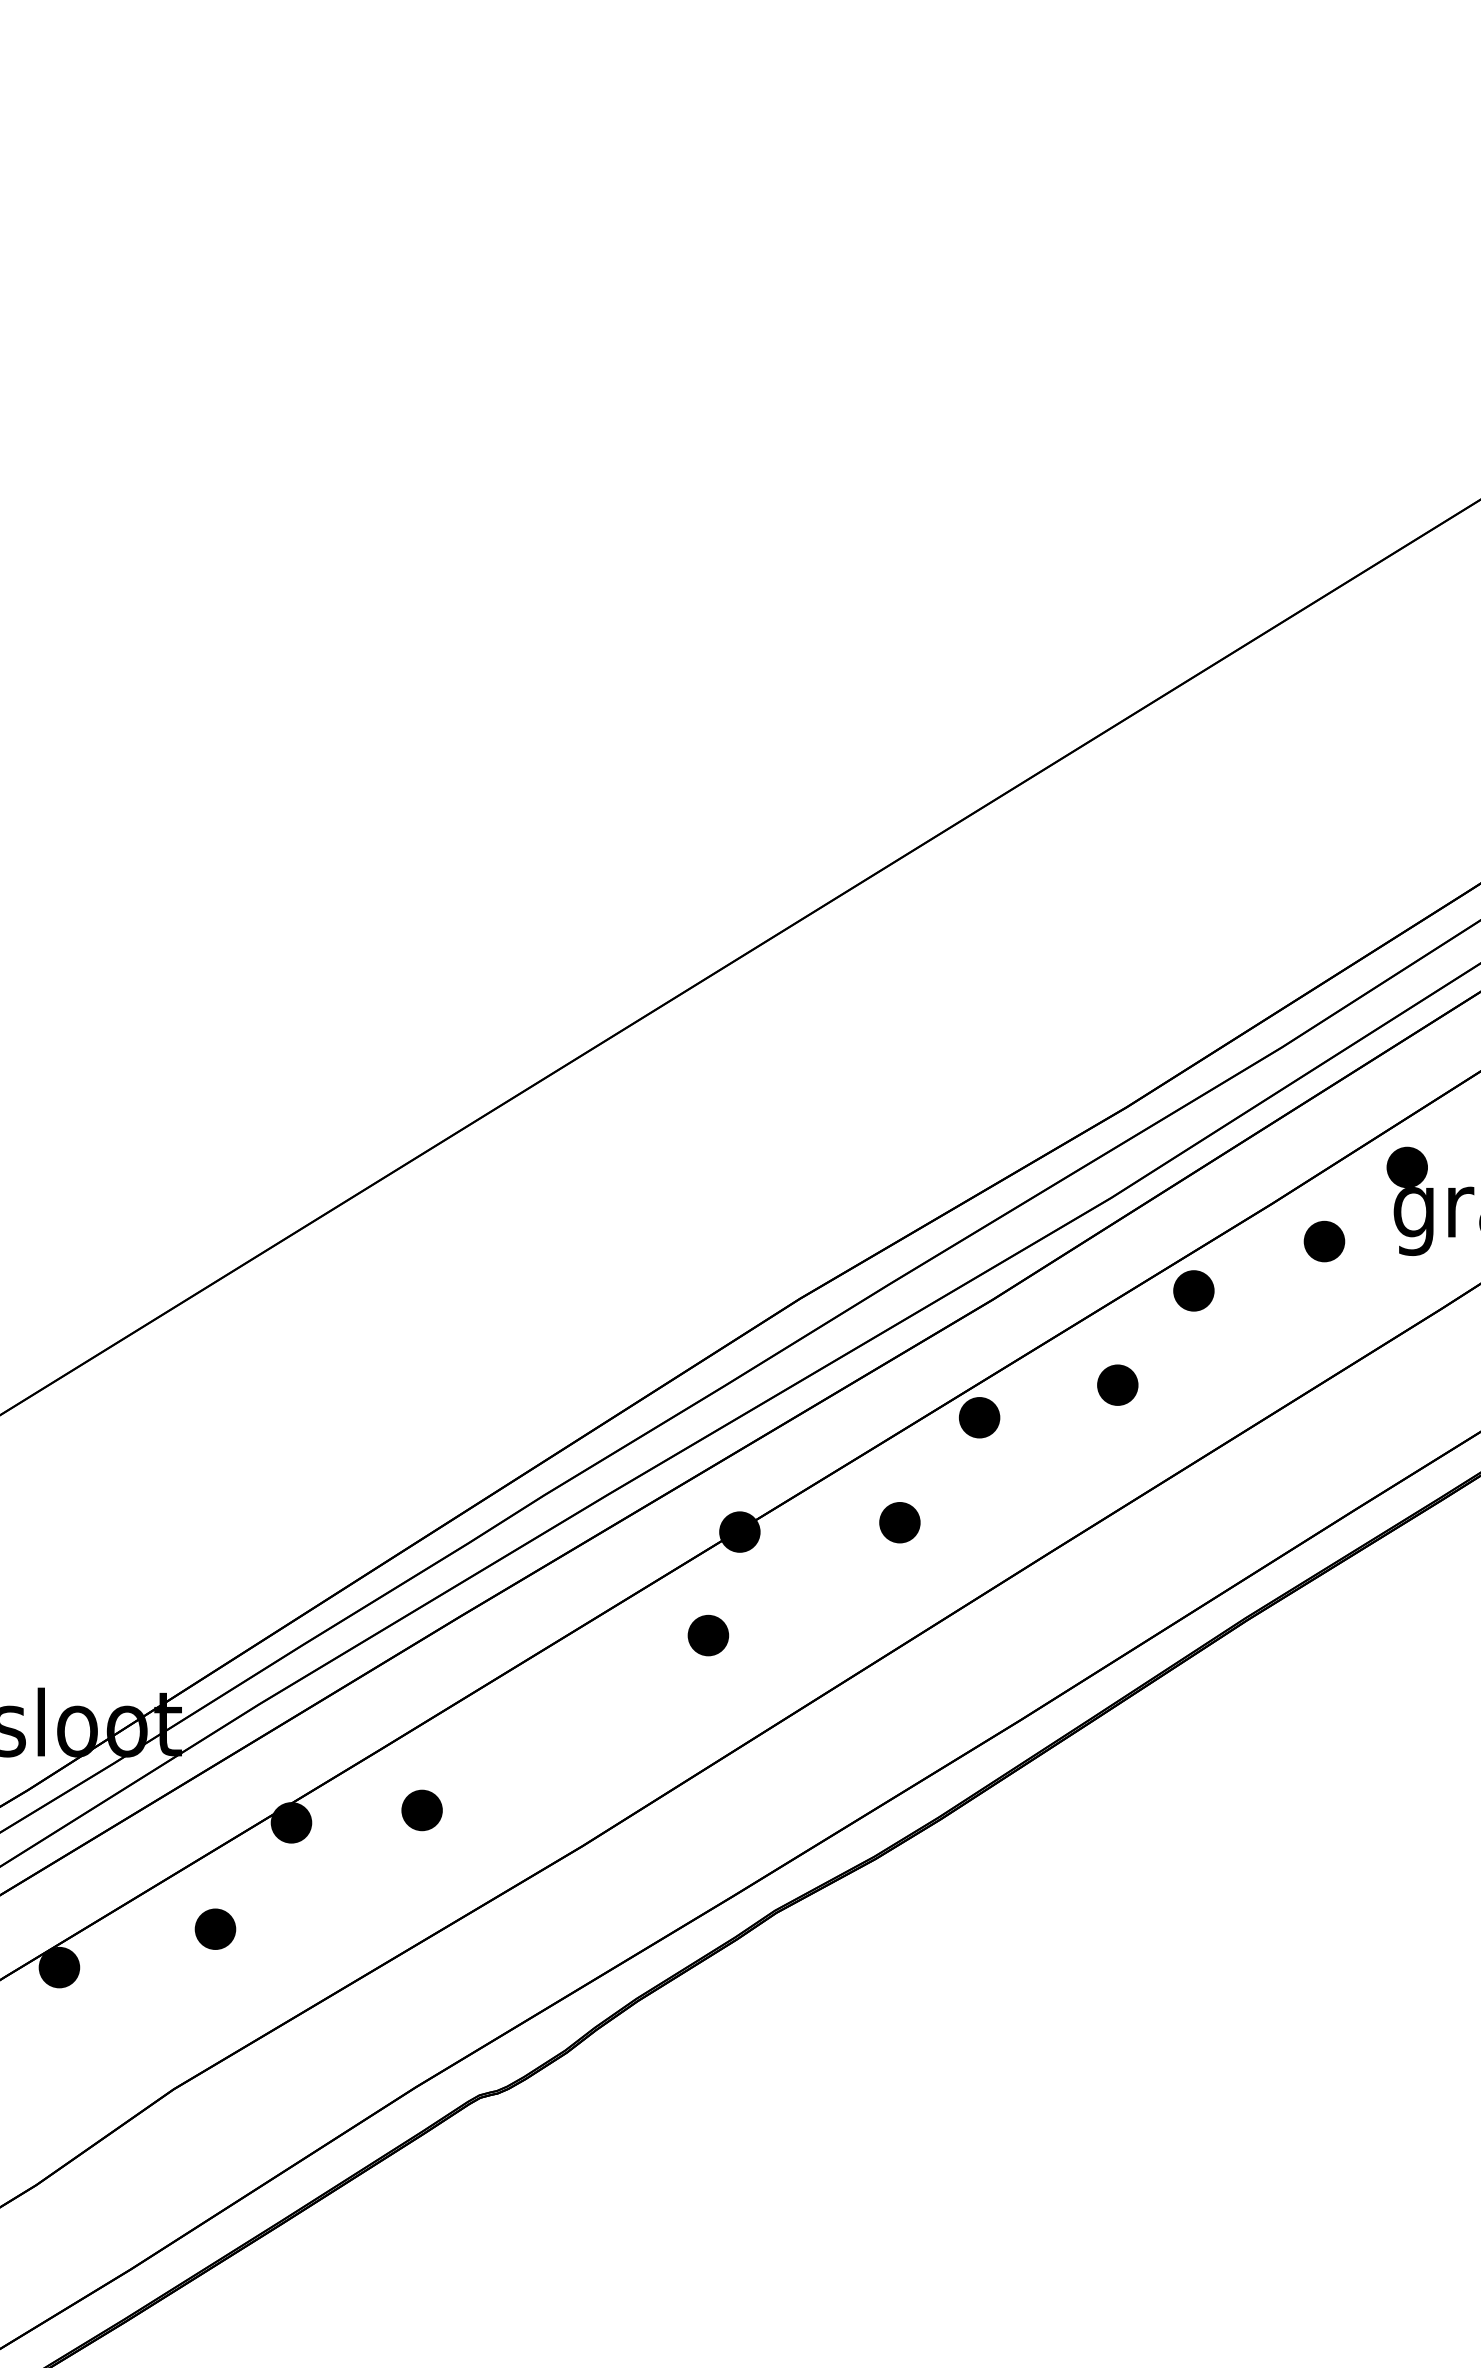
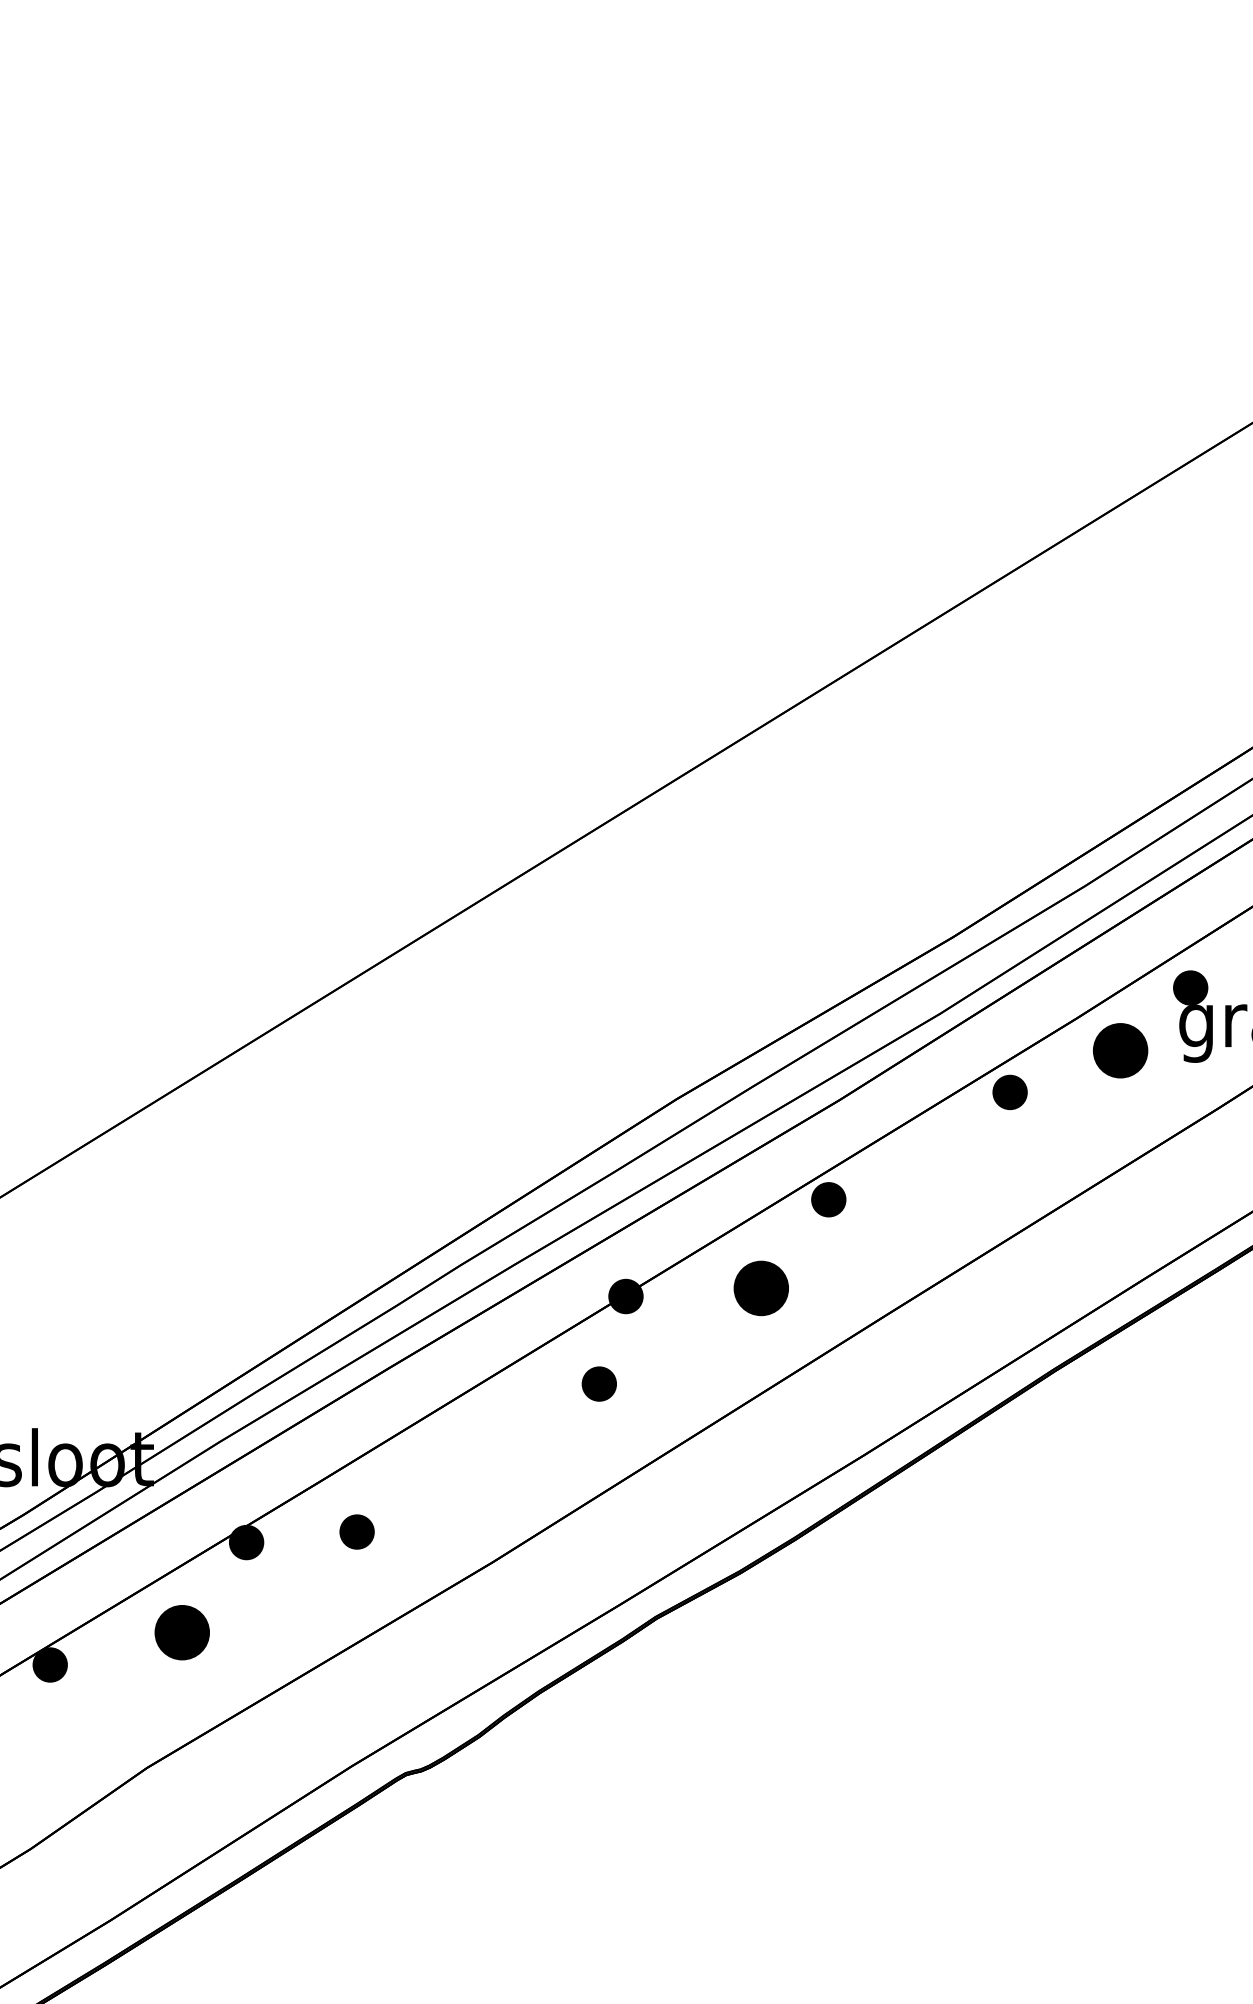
part: (1324, 1241) -> (1120, 1050), size x1.6
part: (1117, 1384) -> (945, 1171), removed
part: (899, 1522) -> (761, 1288), size x1.6
part: (215, 1928) -> (182, 1631), size x1.6

